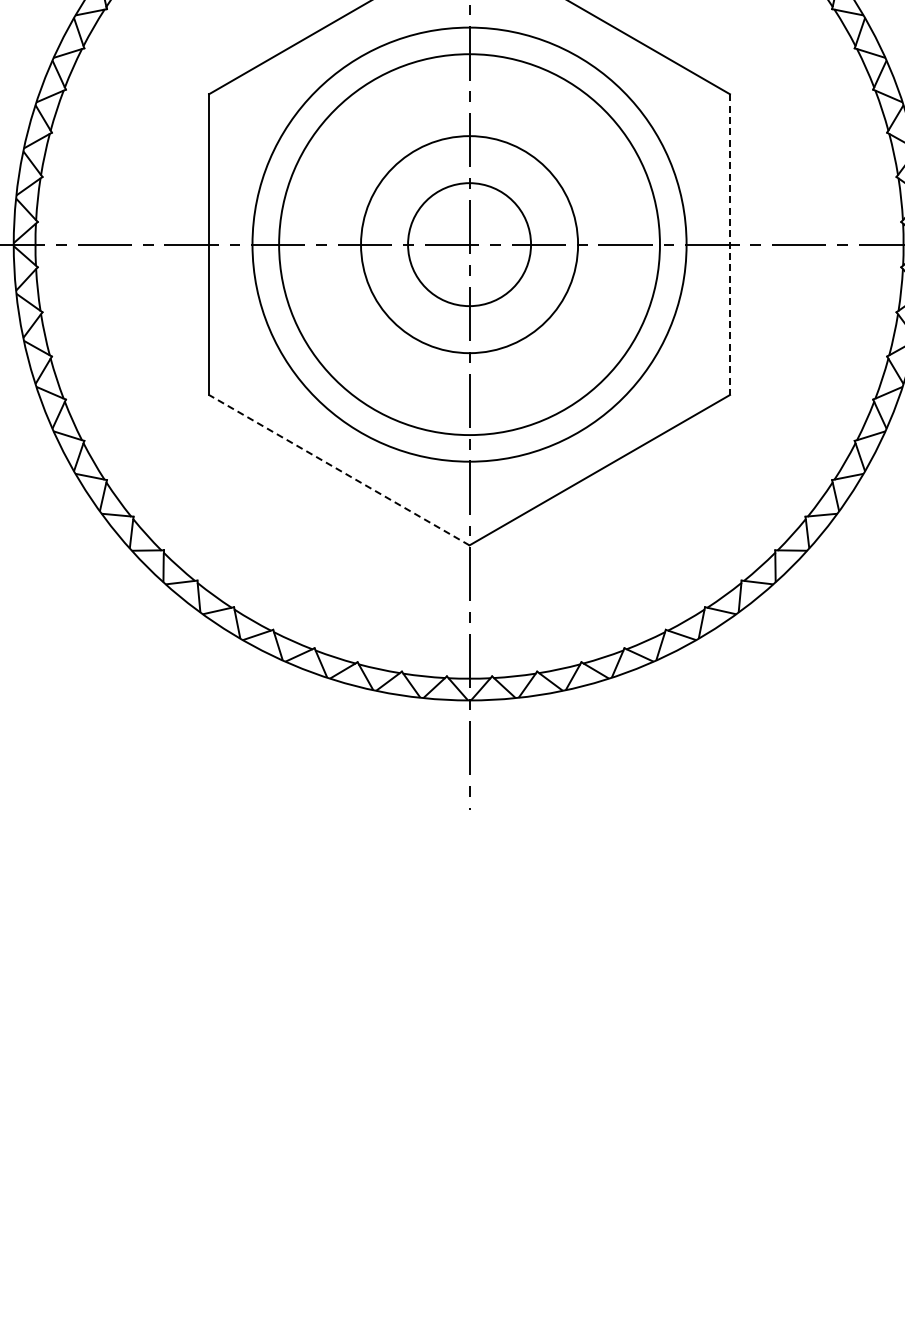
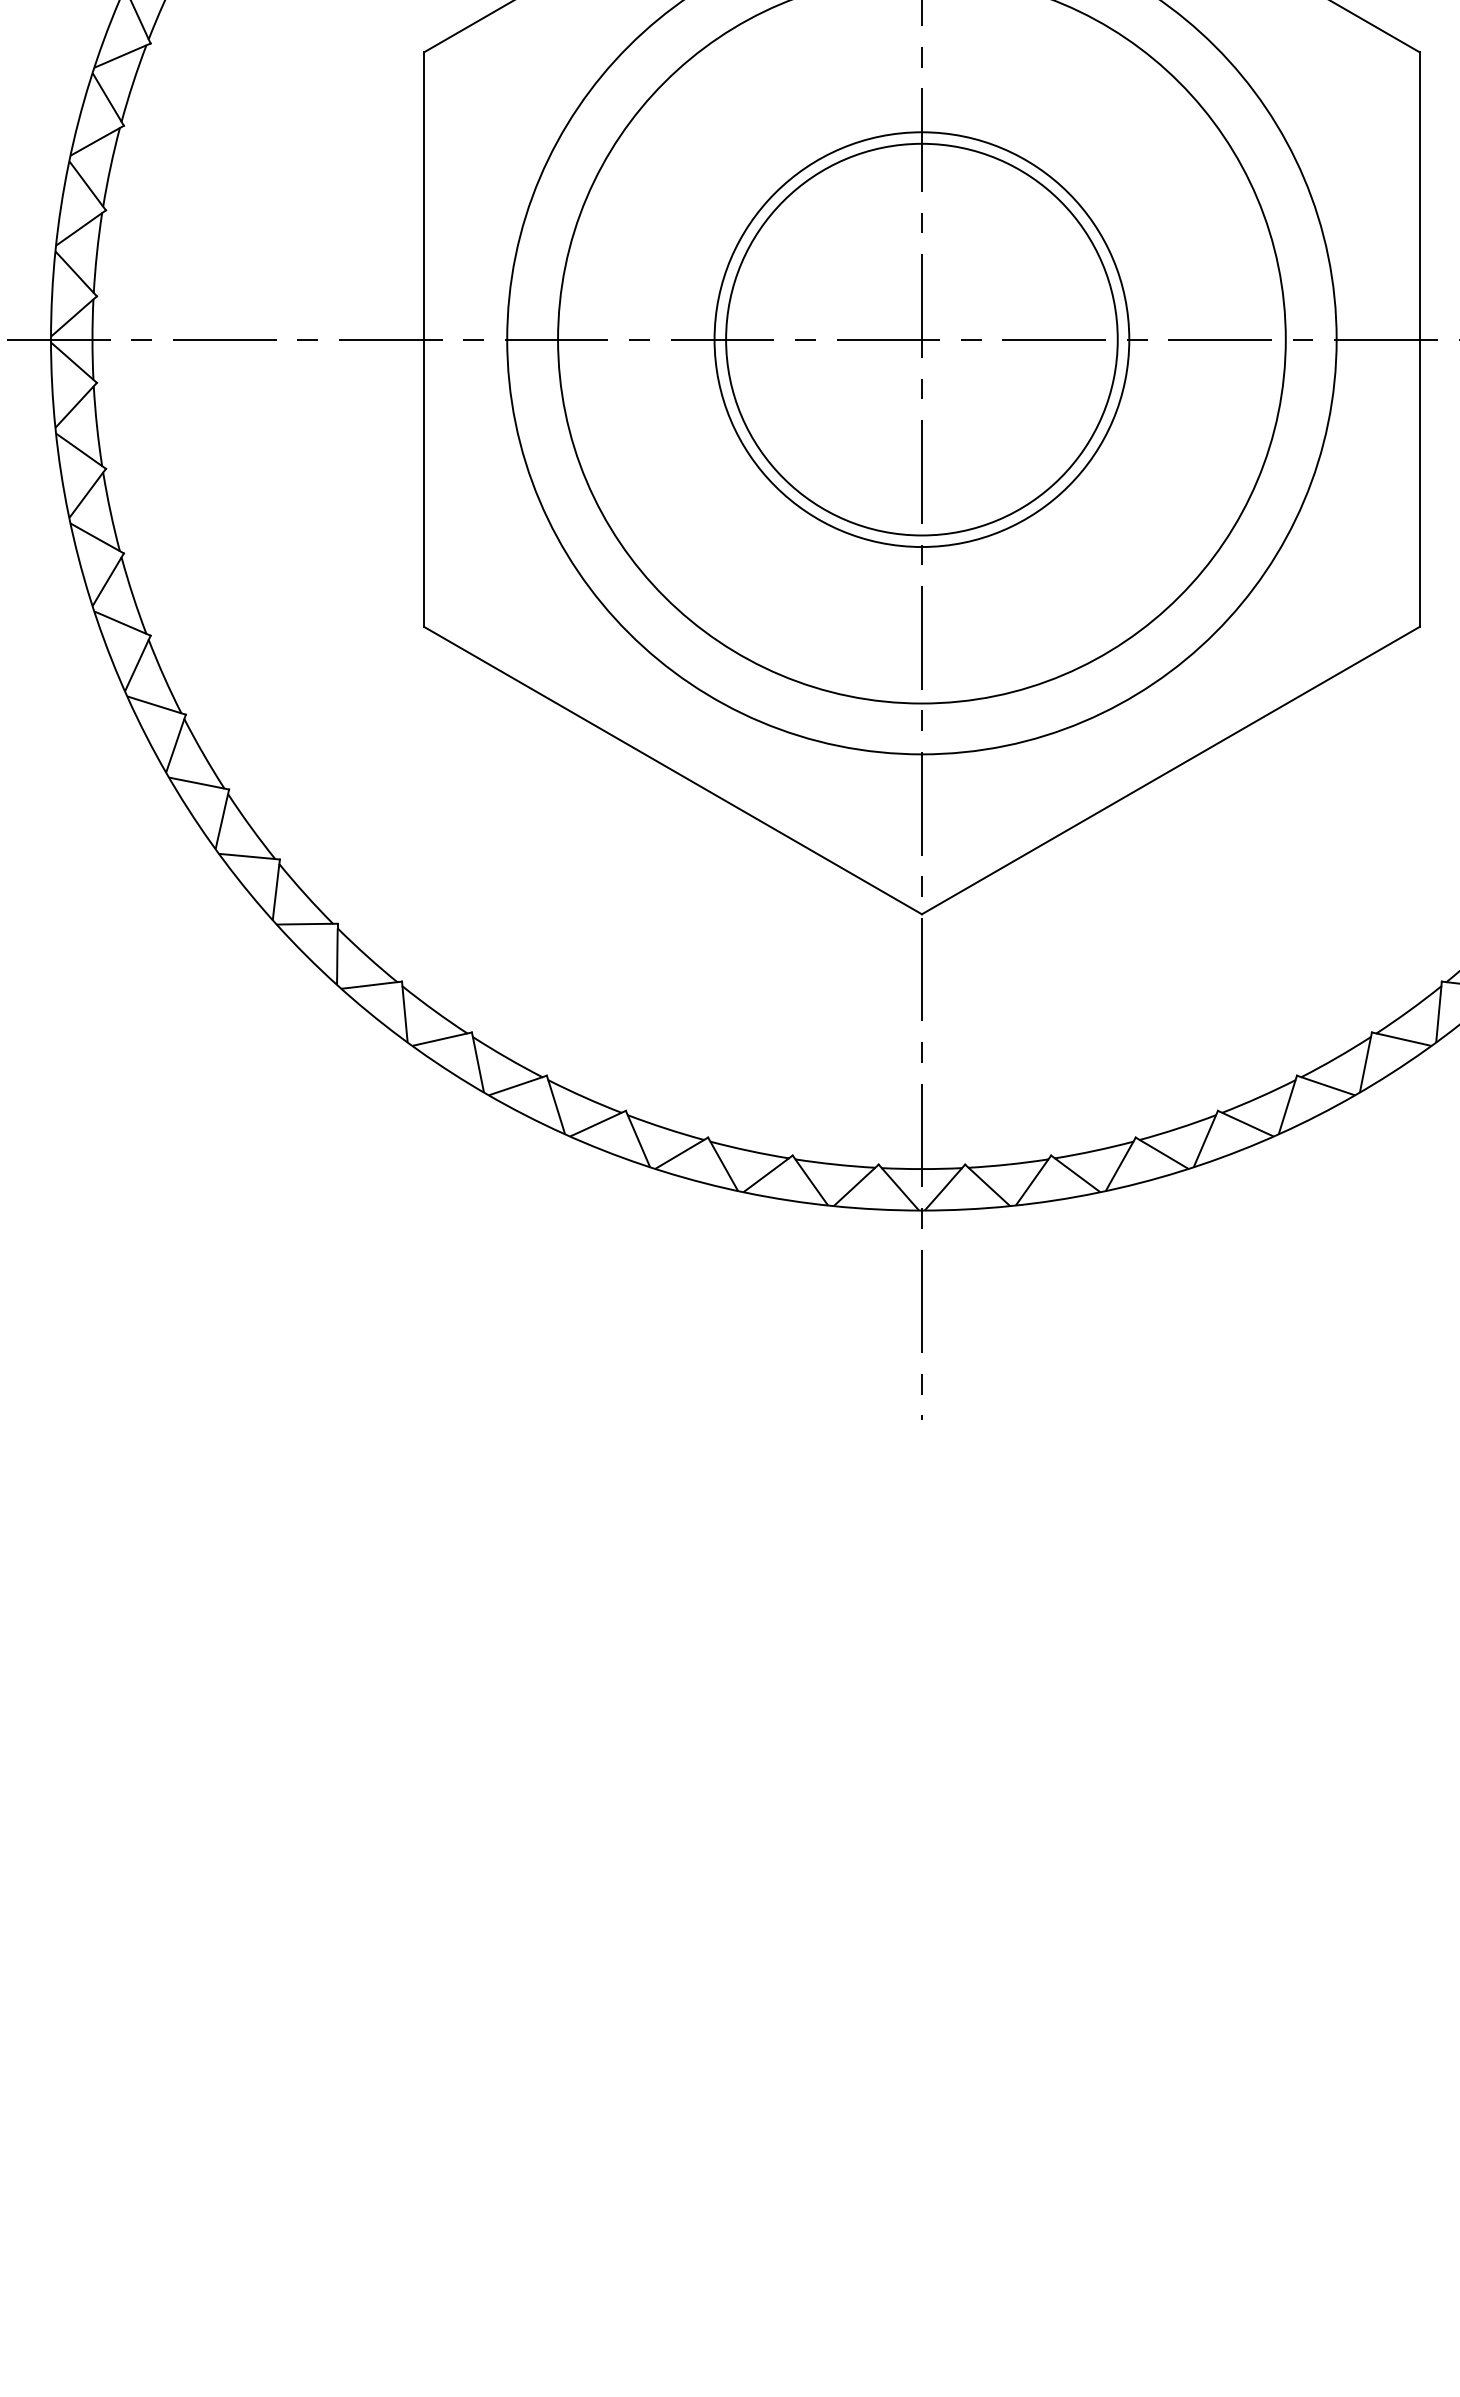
circle: (469, 244) -> (921, 339), size x1.67
line: (729, 245) -> (1418, 341), dashed -> solid
line: (338, 469) -> (671, 769), dashed -> solid

